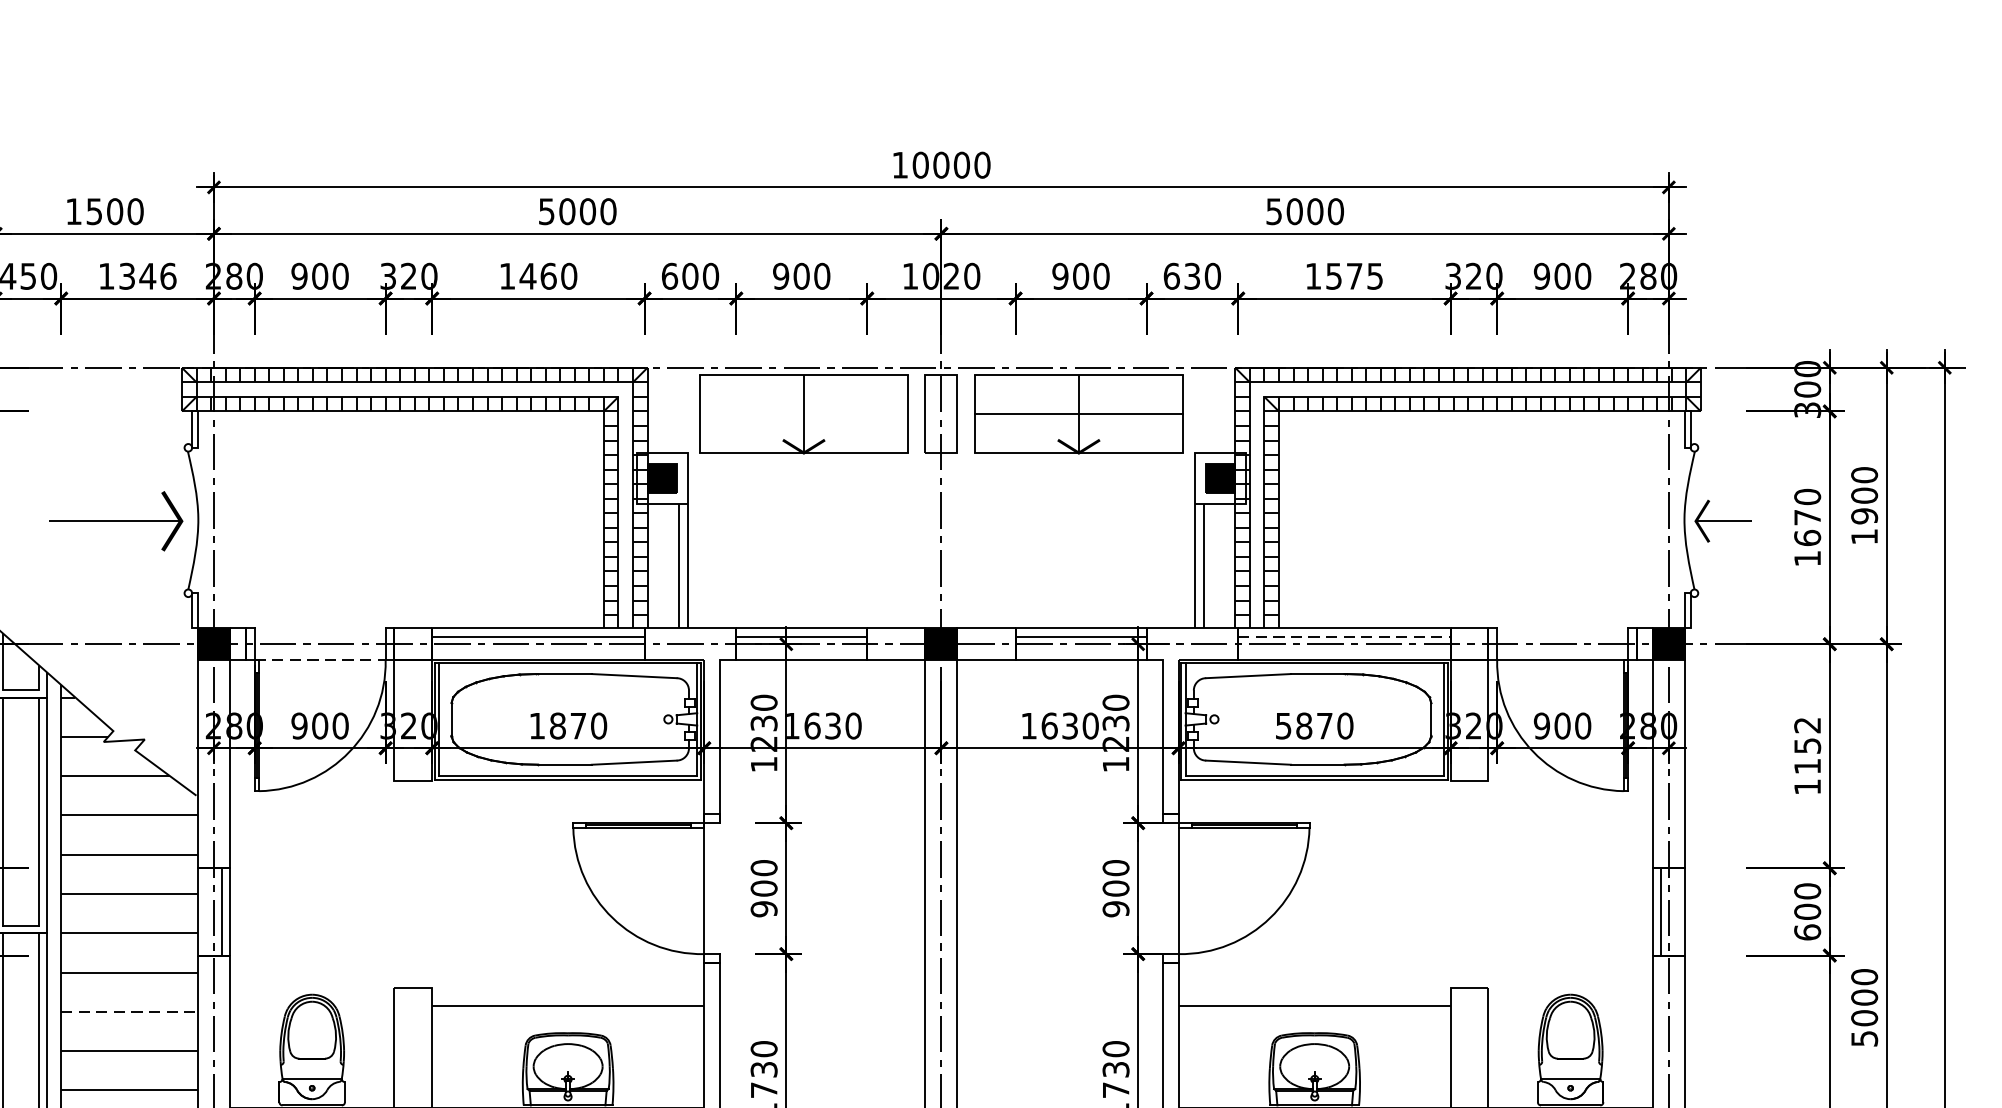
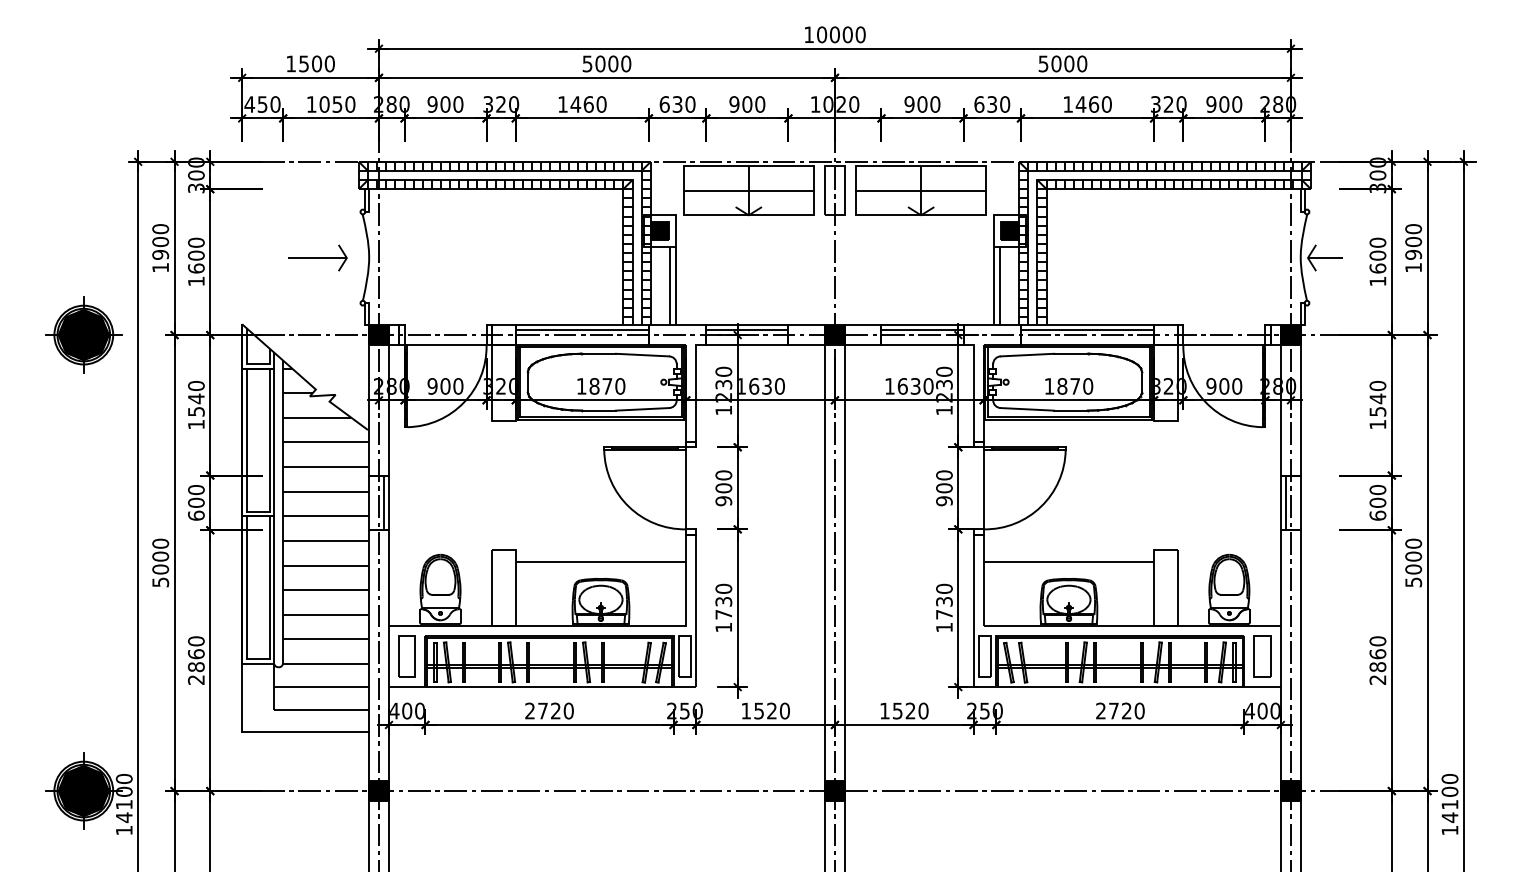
text: (147, 276) -> (337, 104), 1346 -> 1050
text: (690, 276) -> (677, 104), 600 -> 630
text: (1353, 276) -> (1093, 104), 1575 -> 1460
line: (803, 413) -> (748, 190), added
text: (1806, 517) -> (1377, 255), 1670 -> 1600
part: (115, 520) -> (317, 257), size x0.71
line: (1344, 636) -> (1087, 330), dashed -> solid
line: (321, 660) -> (446, 345), dashed -> solid
text: (1283, 726) -> (1049, 386), 5870 -> 1870
text: (1806, 745) -> (1377, 398), 1152 -> 1540
line: (130, 1011) -> (326, 565), dashed -> solid

